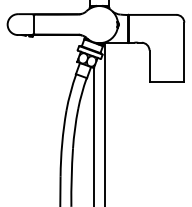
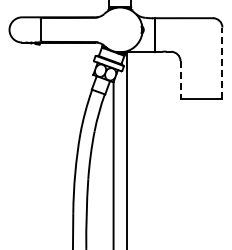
line: (184, 52) -> (222, 63), solid -> dashed
line: (149, 66) -> (180, 80), solid -> dashed

